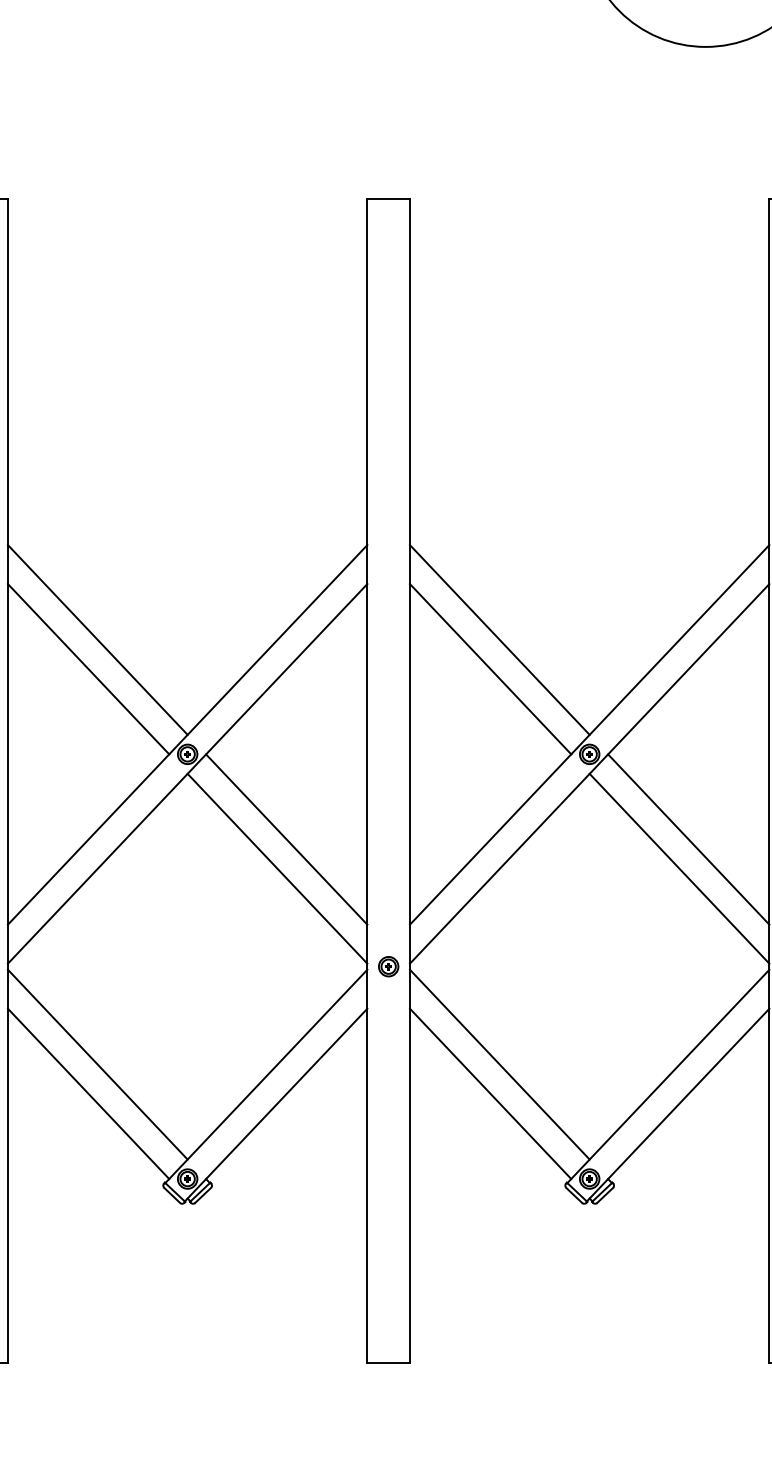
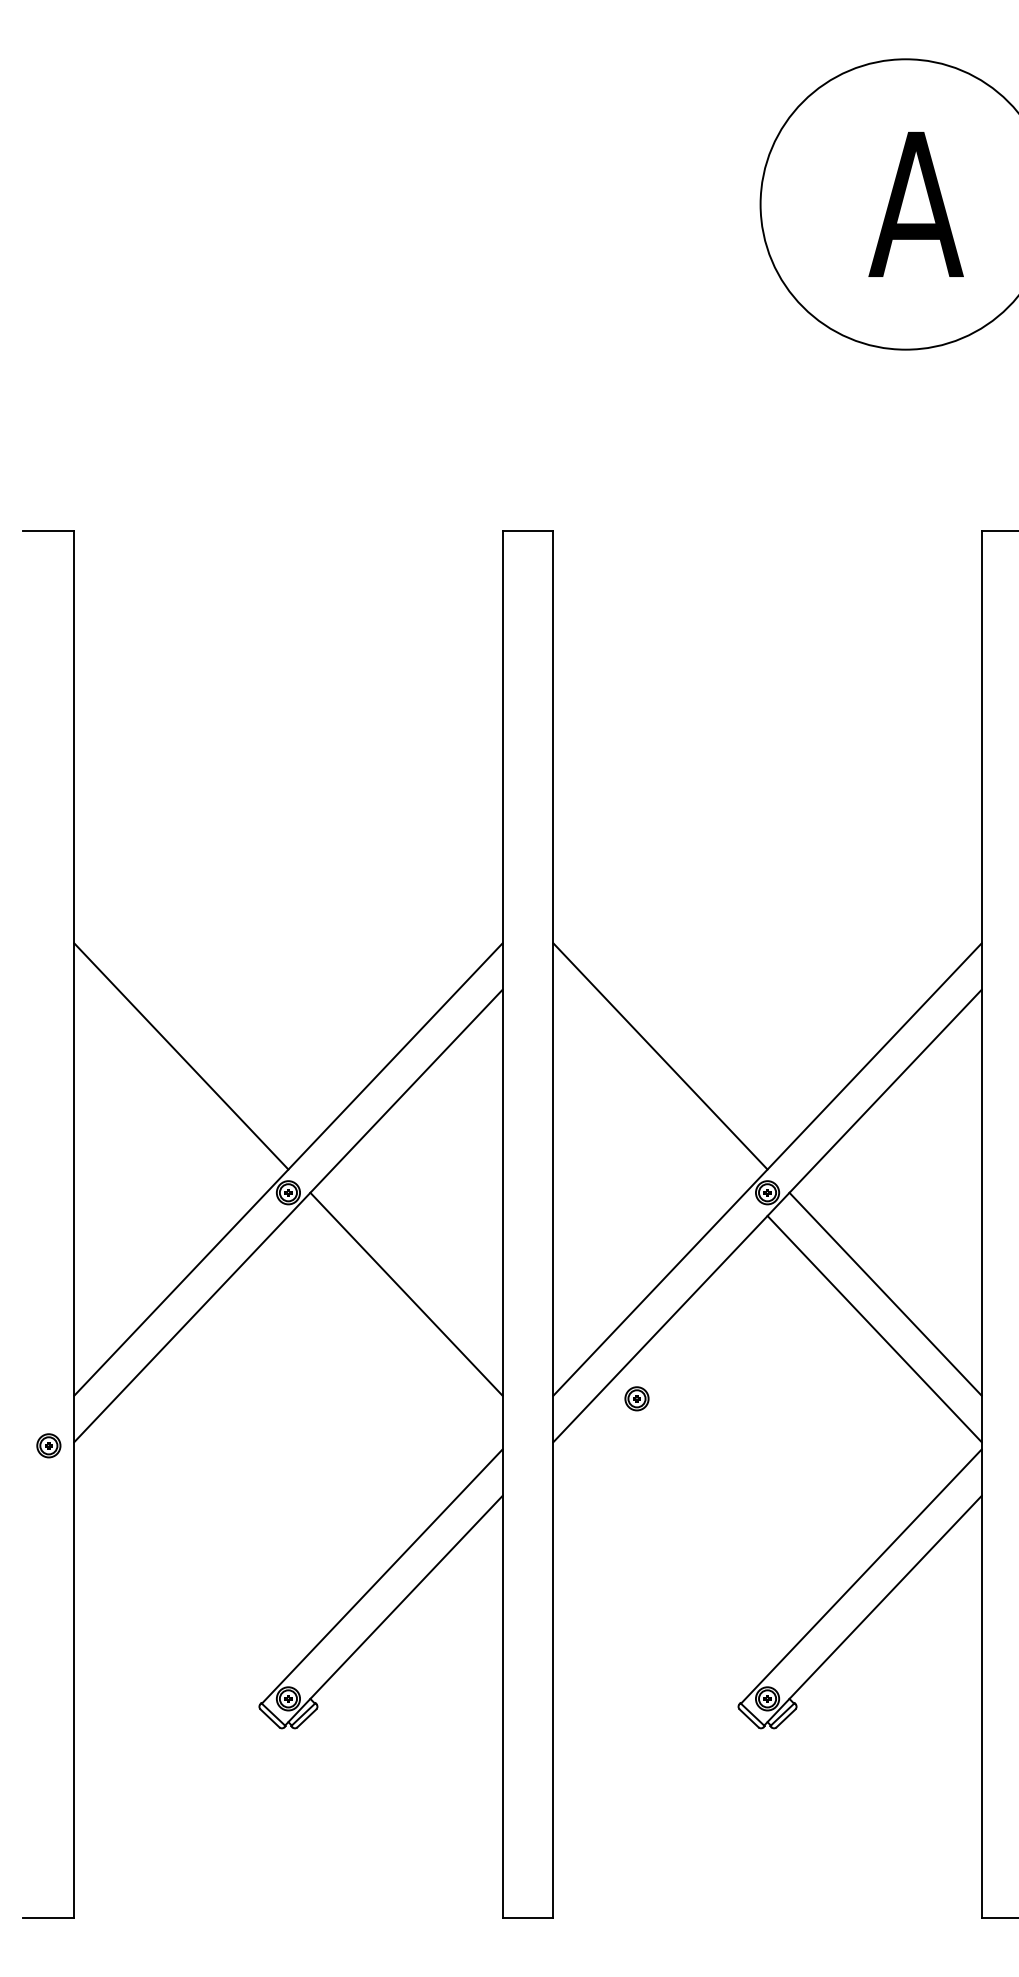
line: (88, 668) -> (170, 1090), removed
line: (490, 668) -> (649, 1090), removed
line: (277, 869) -> (395, 1329), removed
part: (388, 966) -> (636, 1398), moved
line: (97, 1064) -> (181, 1562), removed
line: (499, 1064) -> (660, 1562), removed
line: (88, 1093) -> (170, 1596), removed
line: (490, 1093) -> (649, 1596), removed

